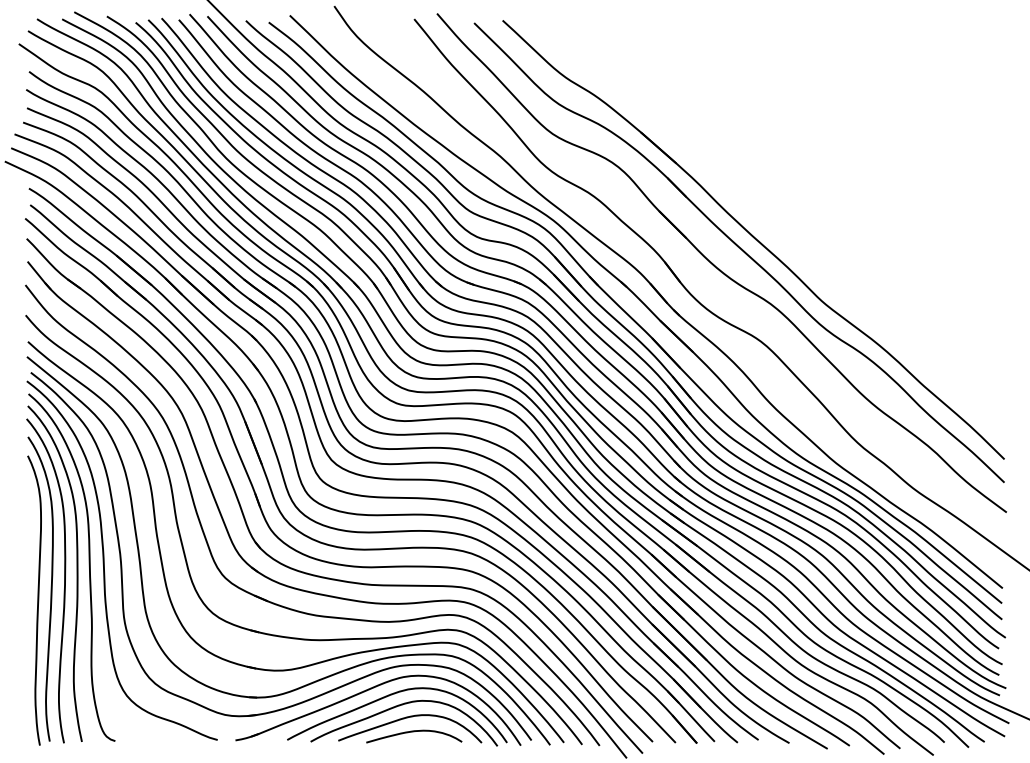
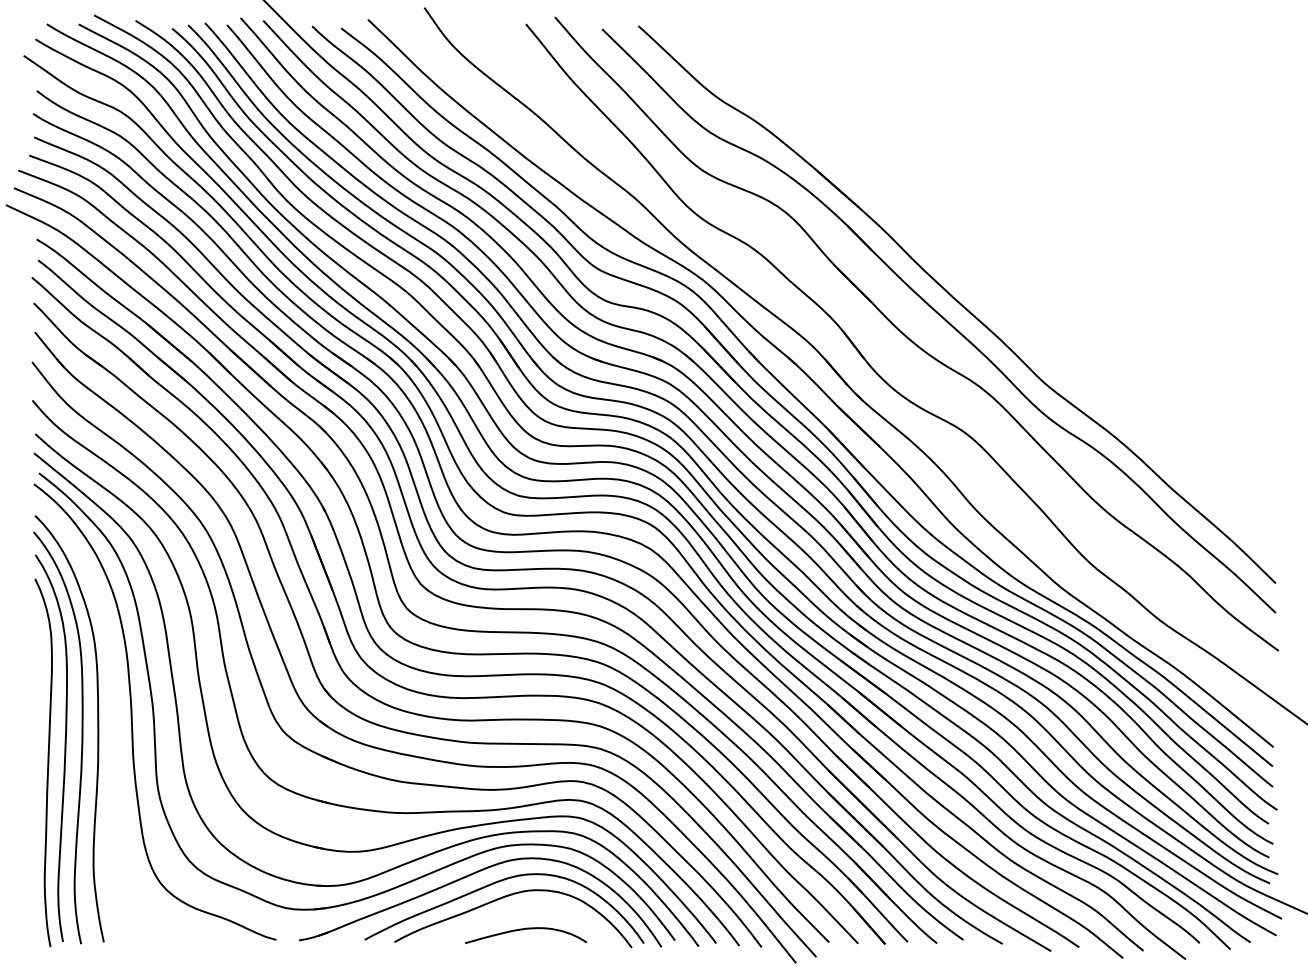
curve: (88, 563) -> (112, 715), removed
curve: (406, 718) -> (516, 912), removed

